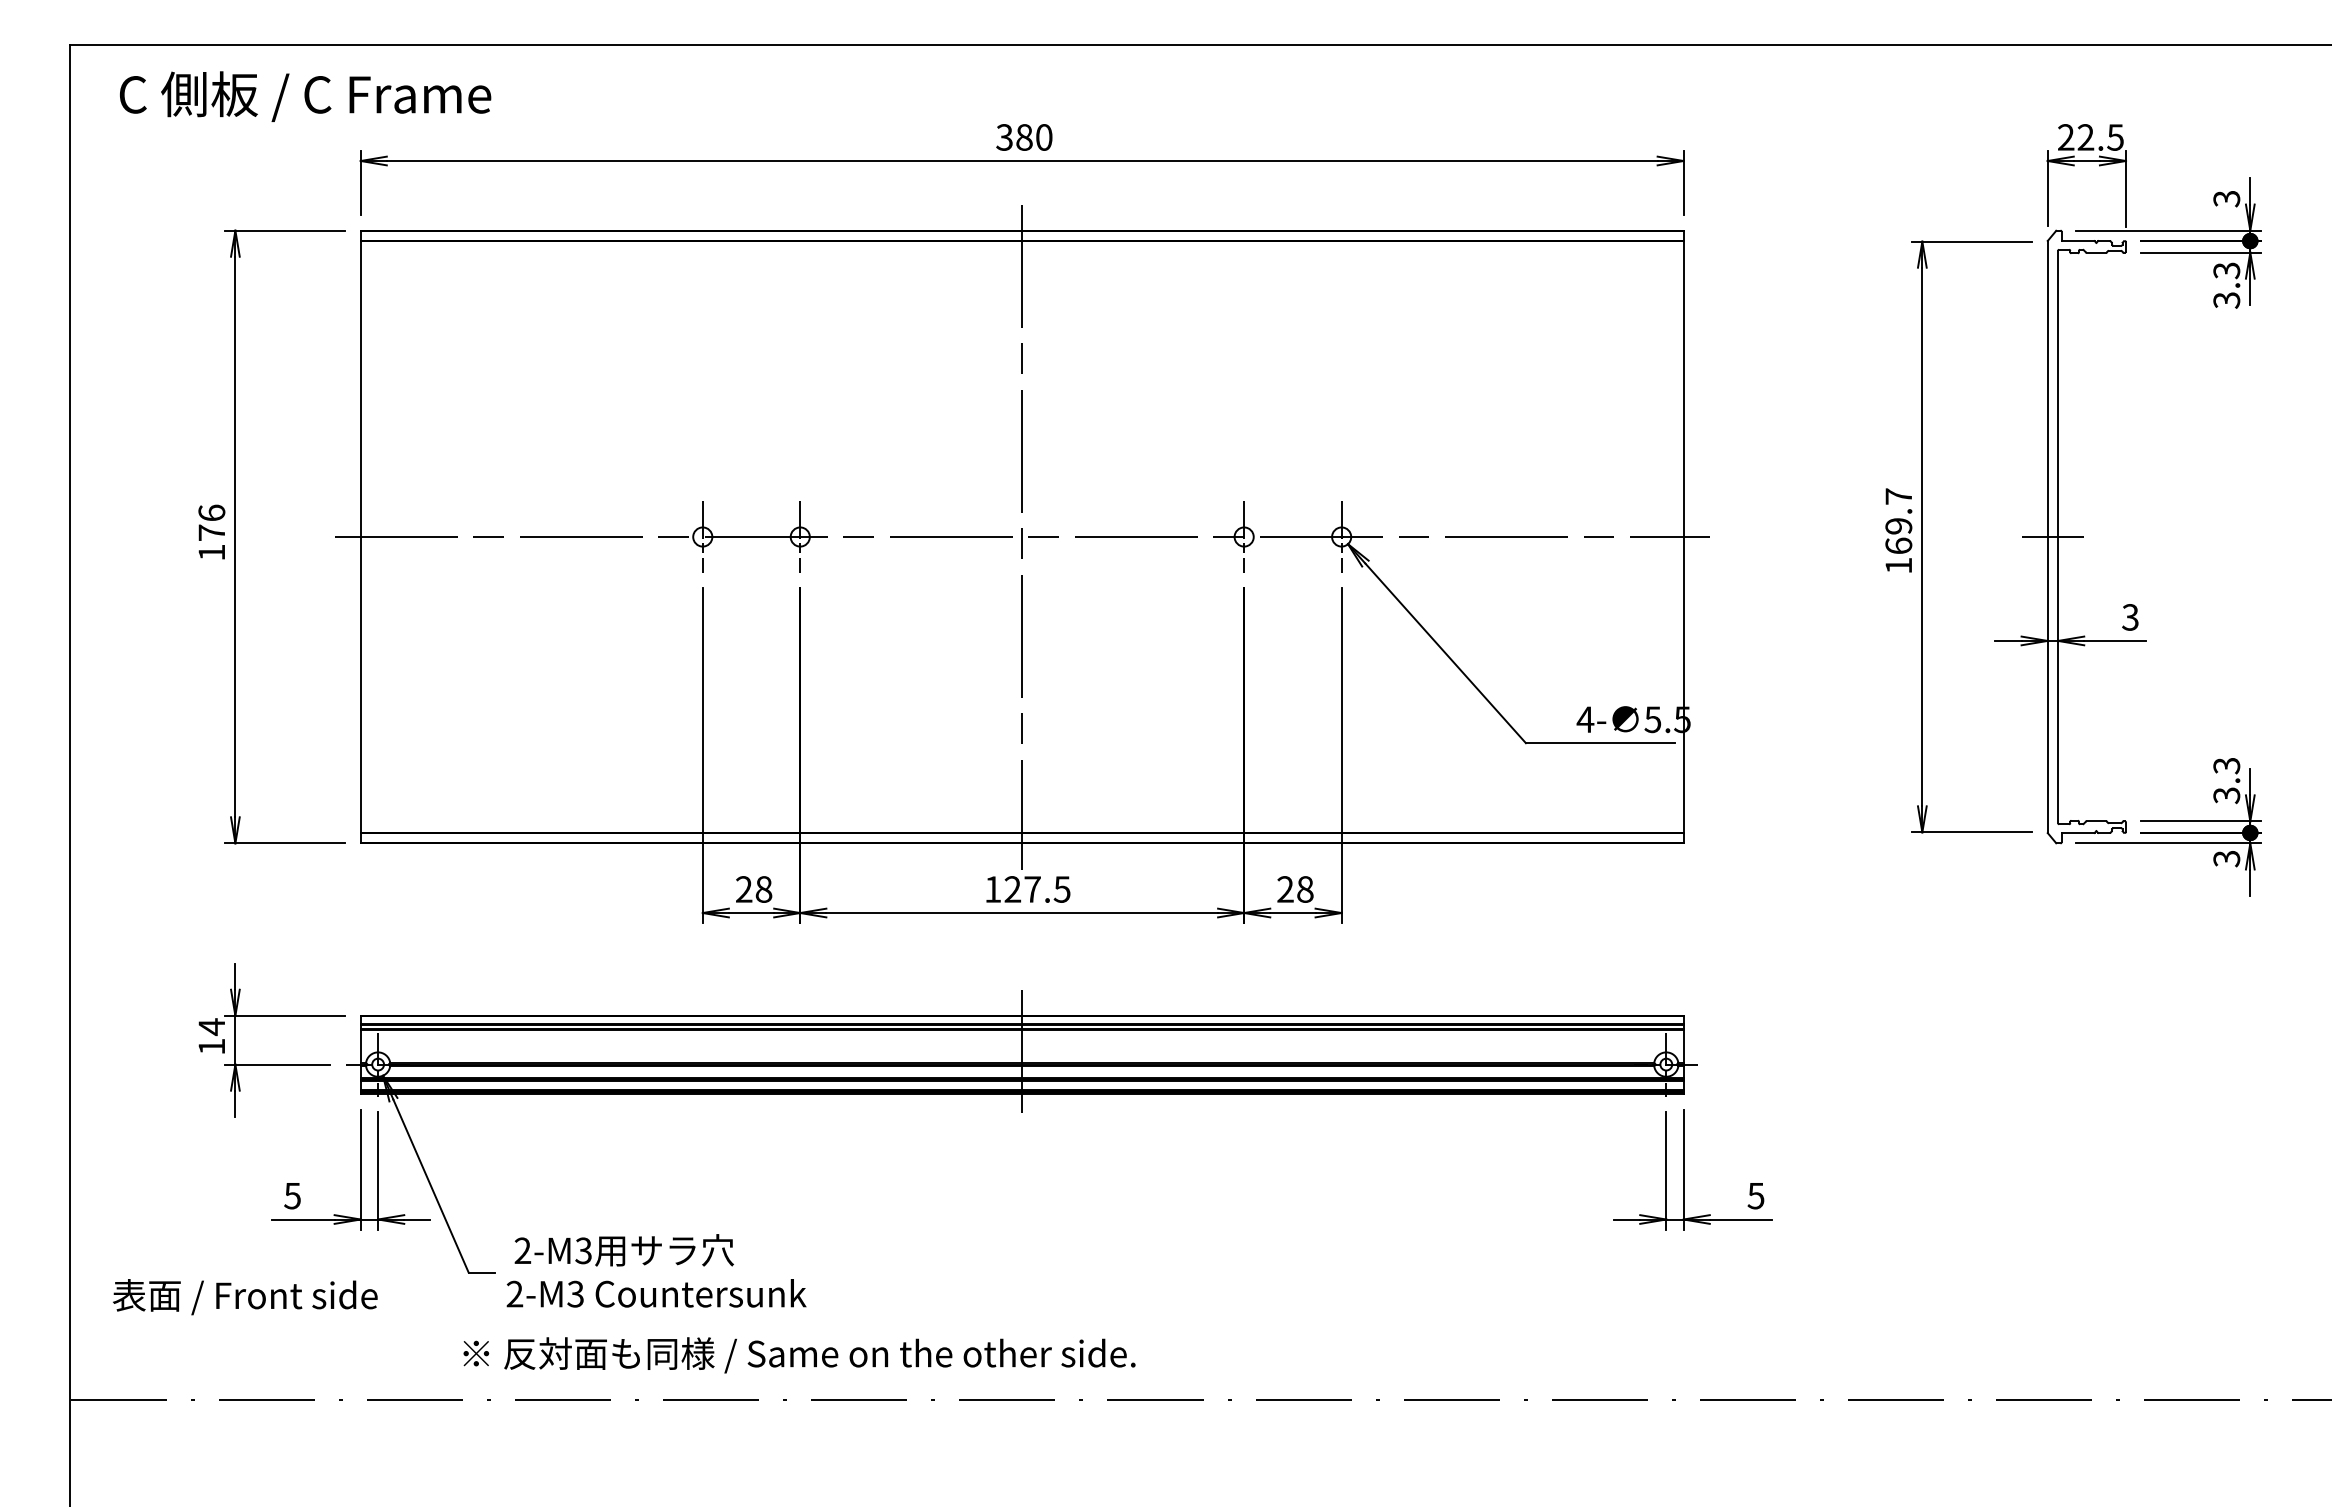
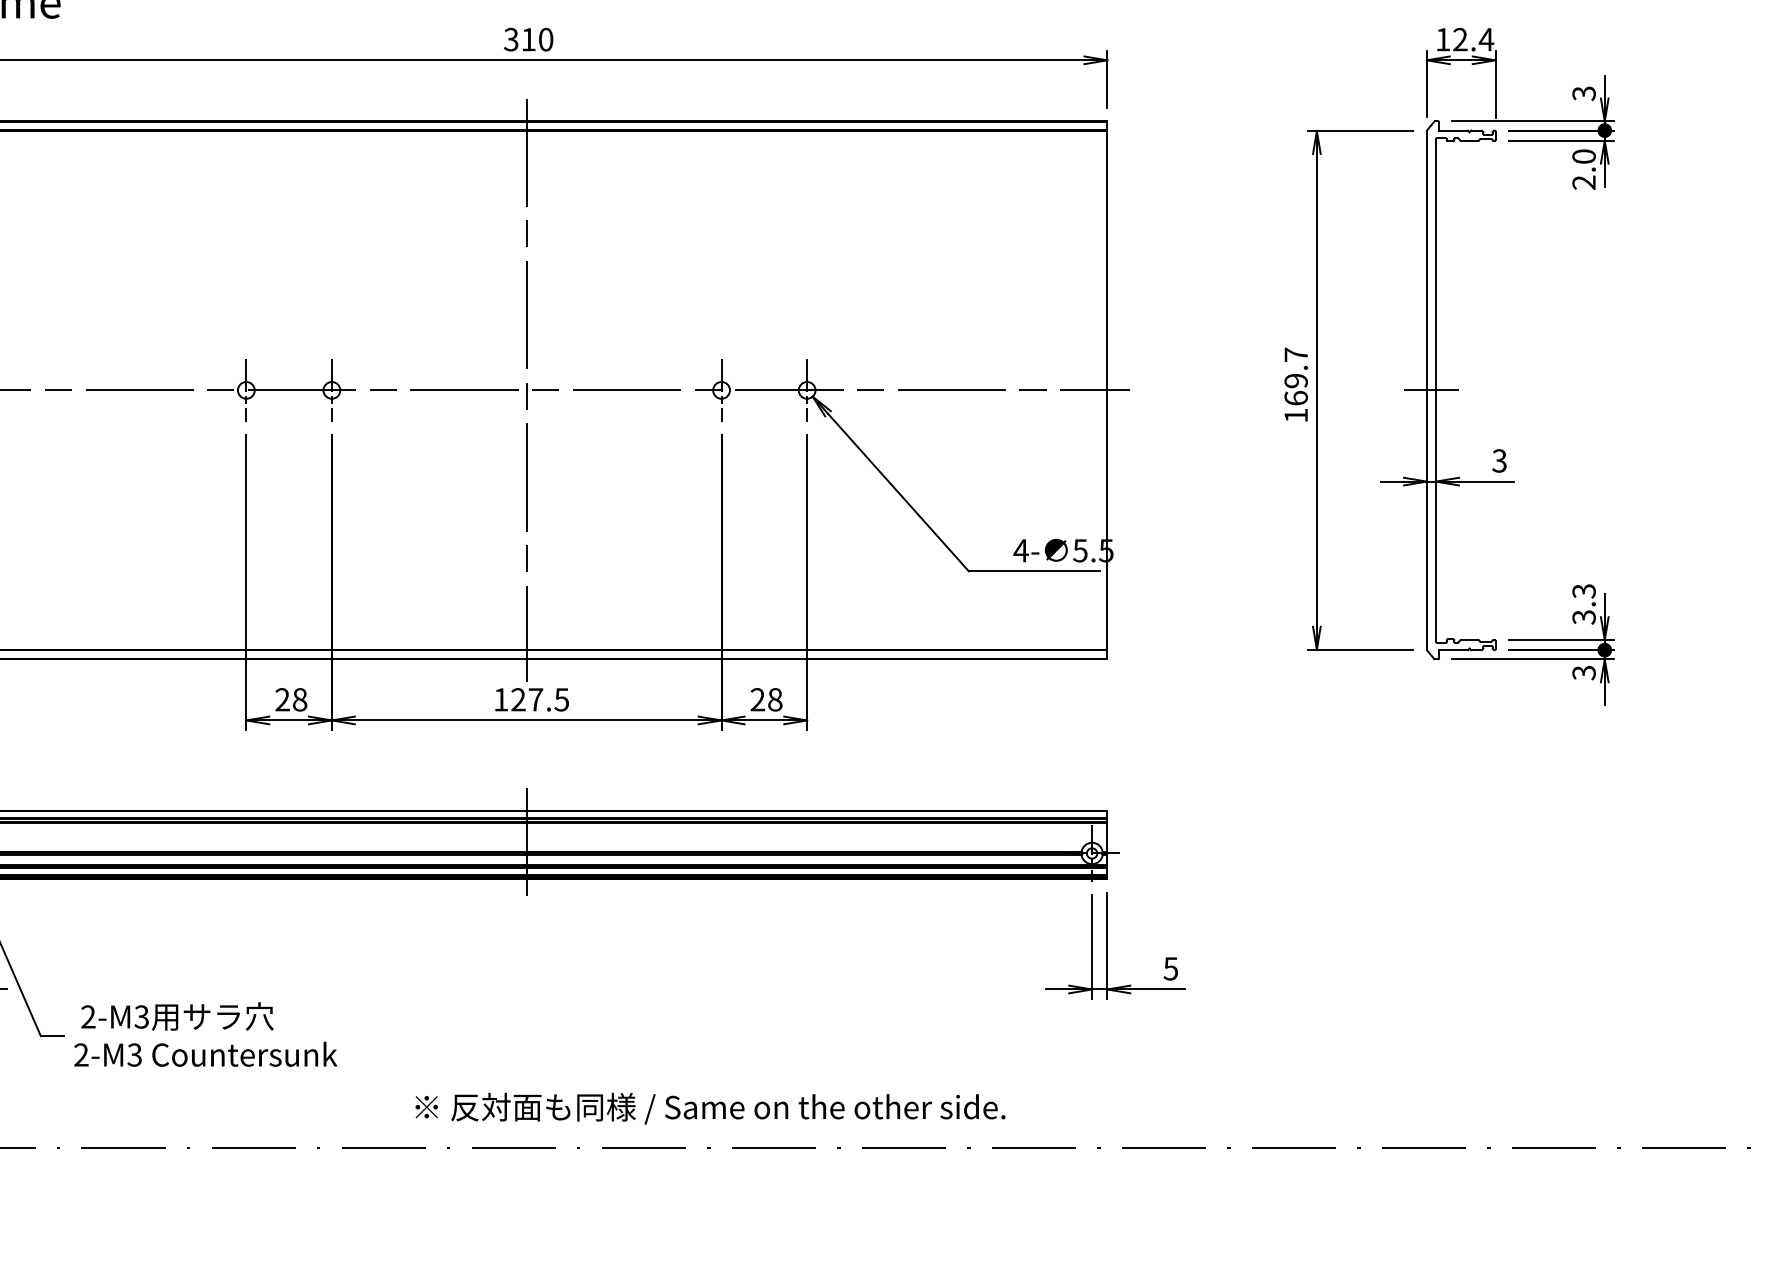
text: (1024, 137) -> (528, 39), 380 -> 310
text: (2091, 137) -> (1465, 39), 22.5 -> 12.4
text: (2226, 285) -> (1583, 169), 3.3 -> 2.0
text: (799, 1355) -> (710, 1108), moved

